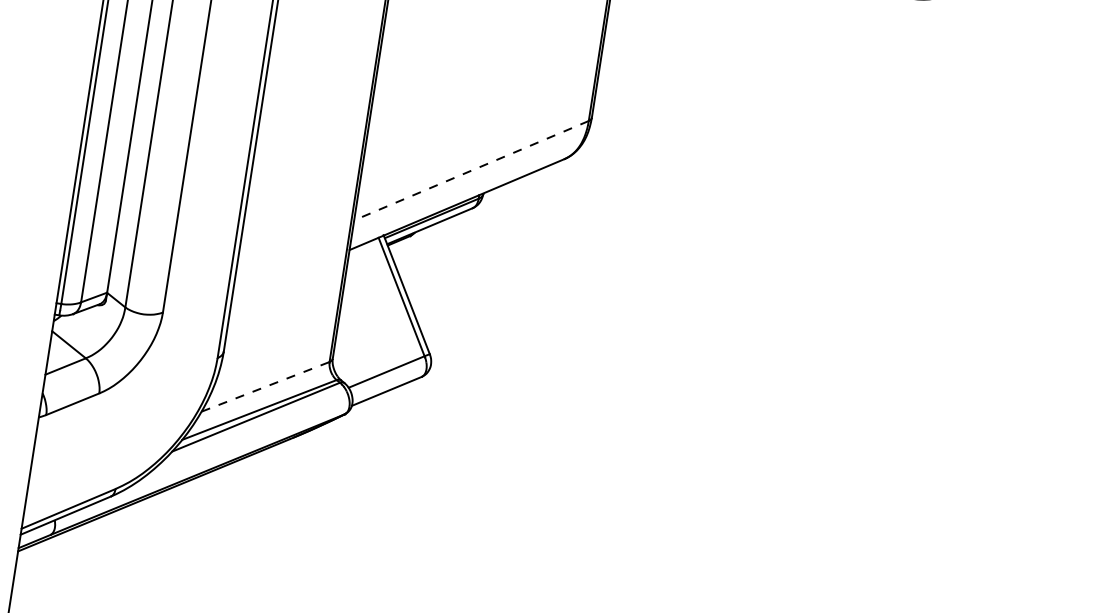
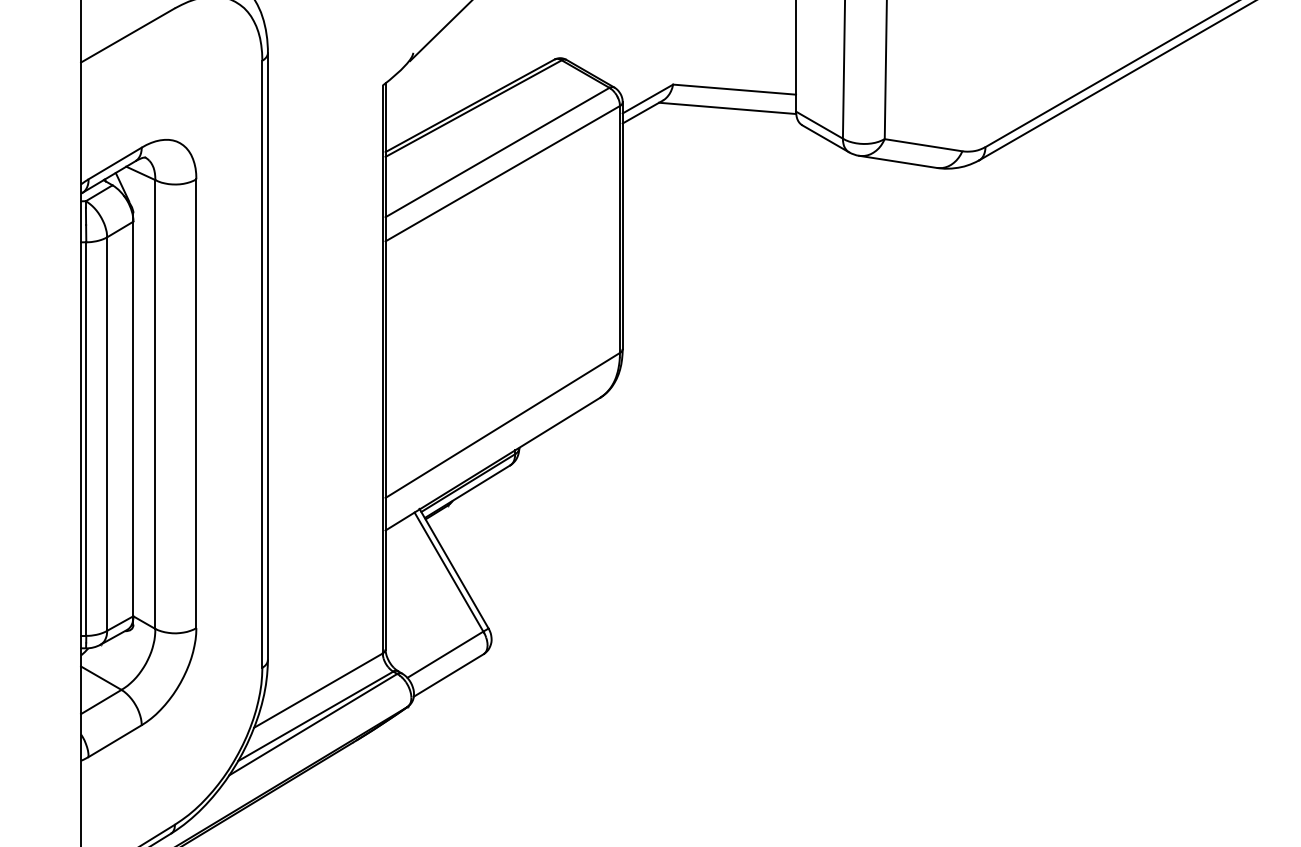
line: (471, 170) -> (502, 425), dashed -> solid
line: (265, 386) -> (318, 690), dashed -> solid

